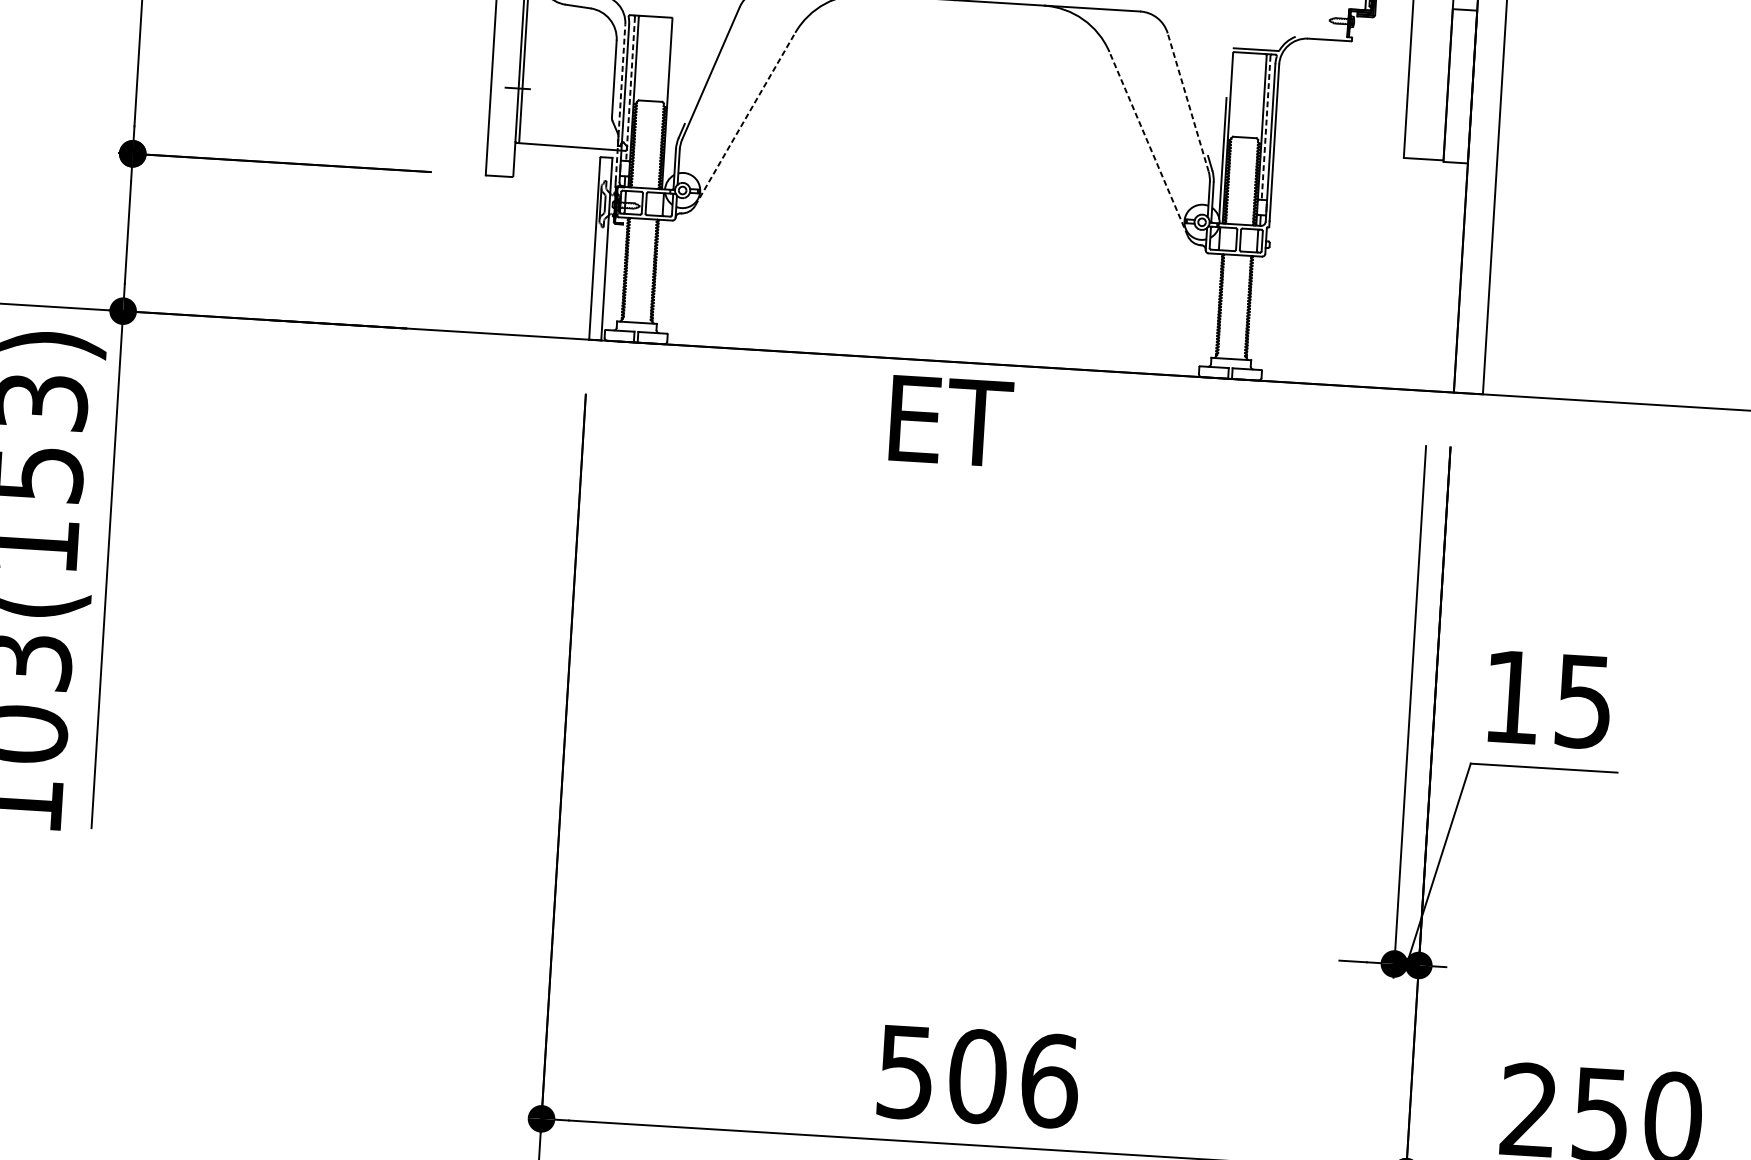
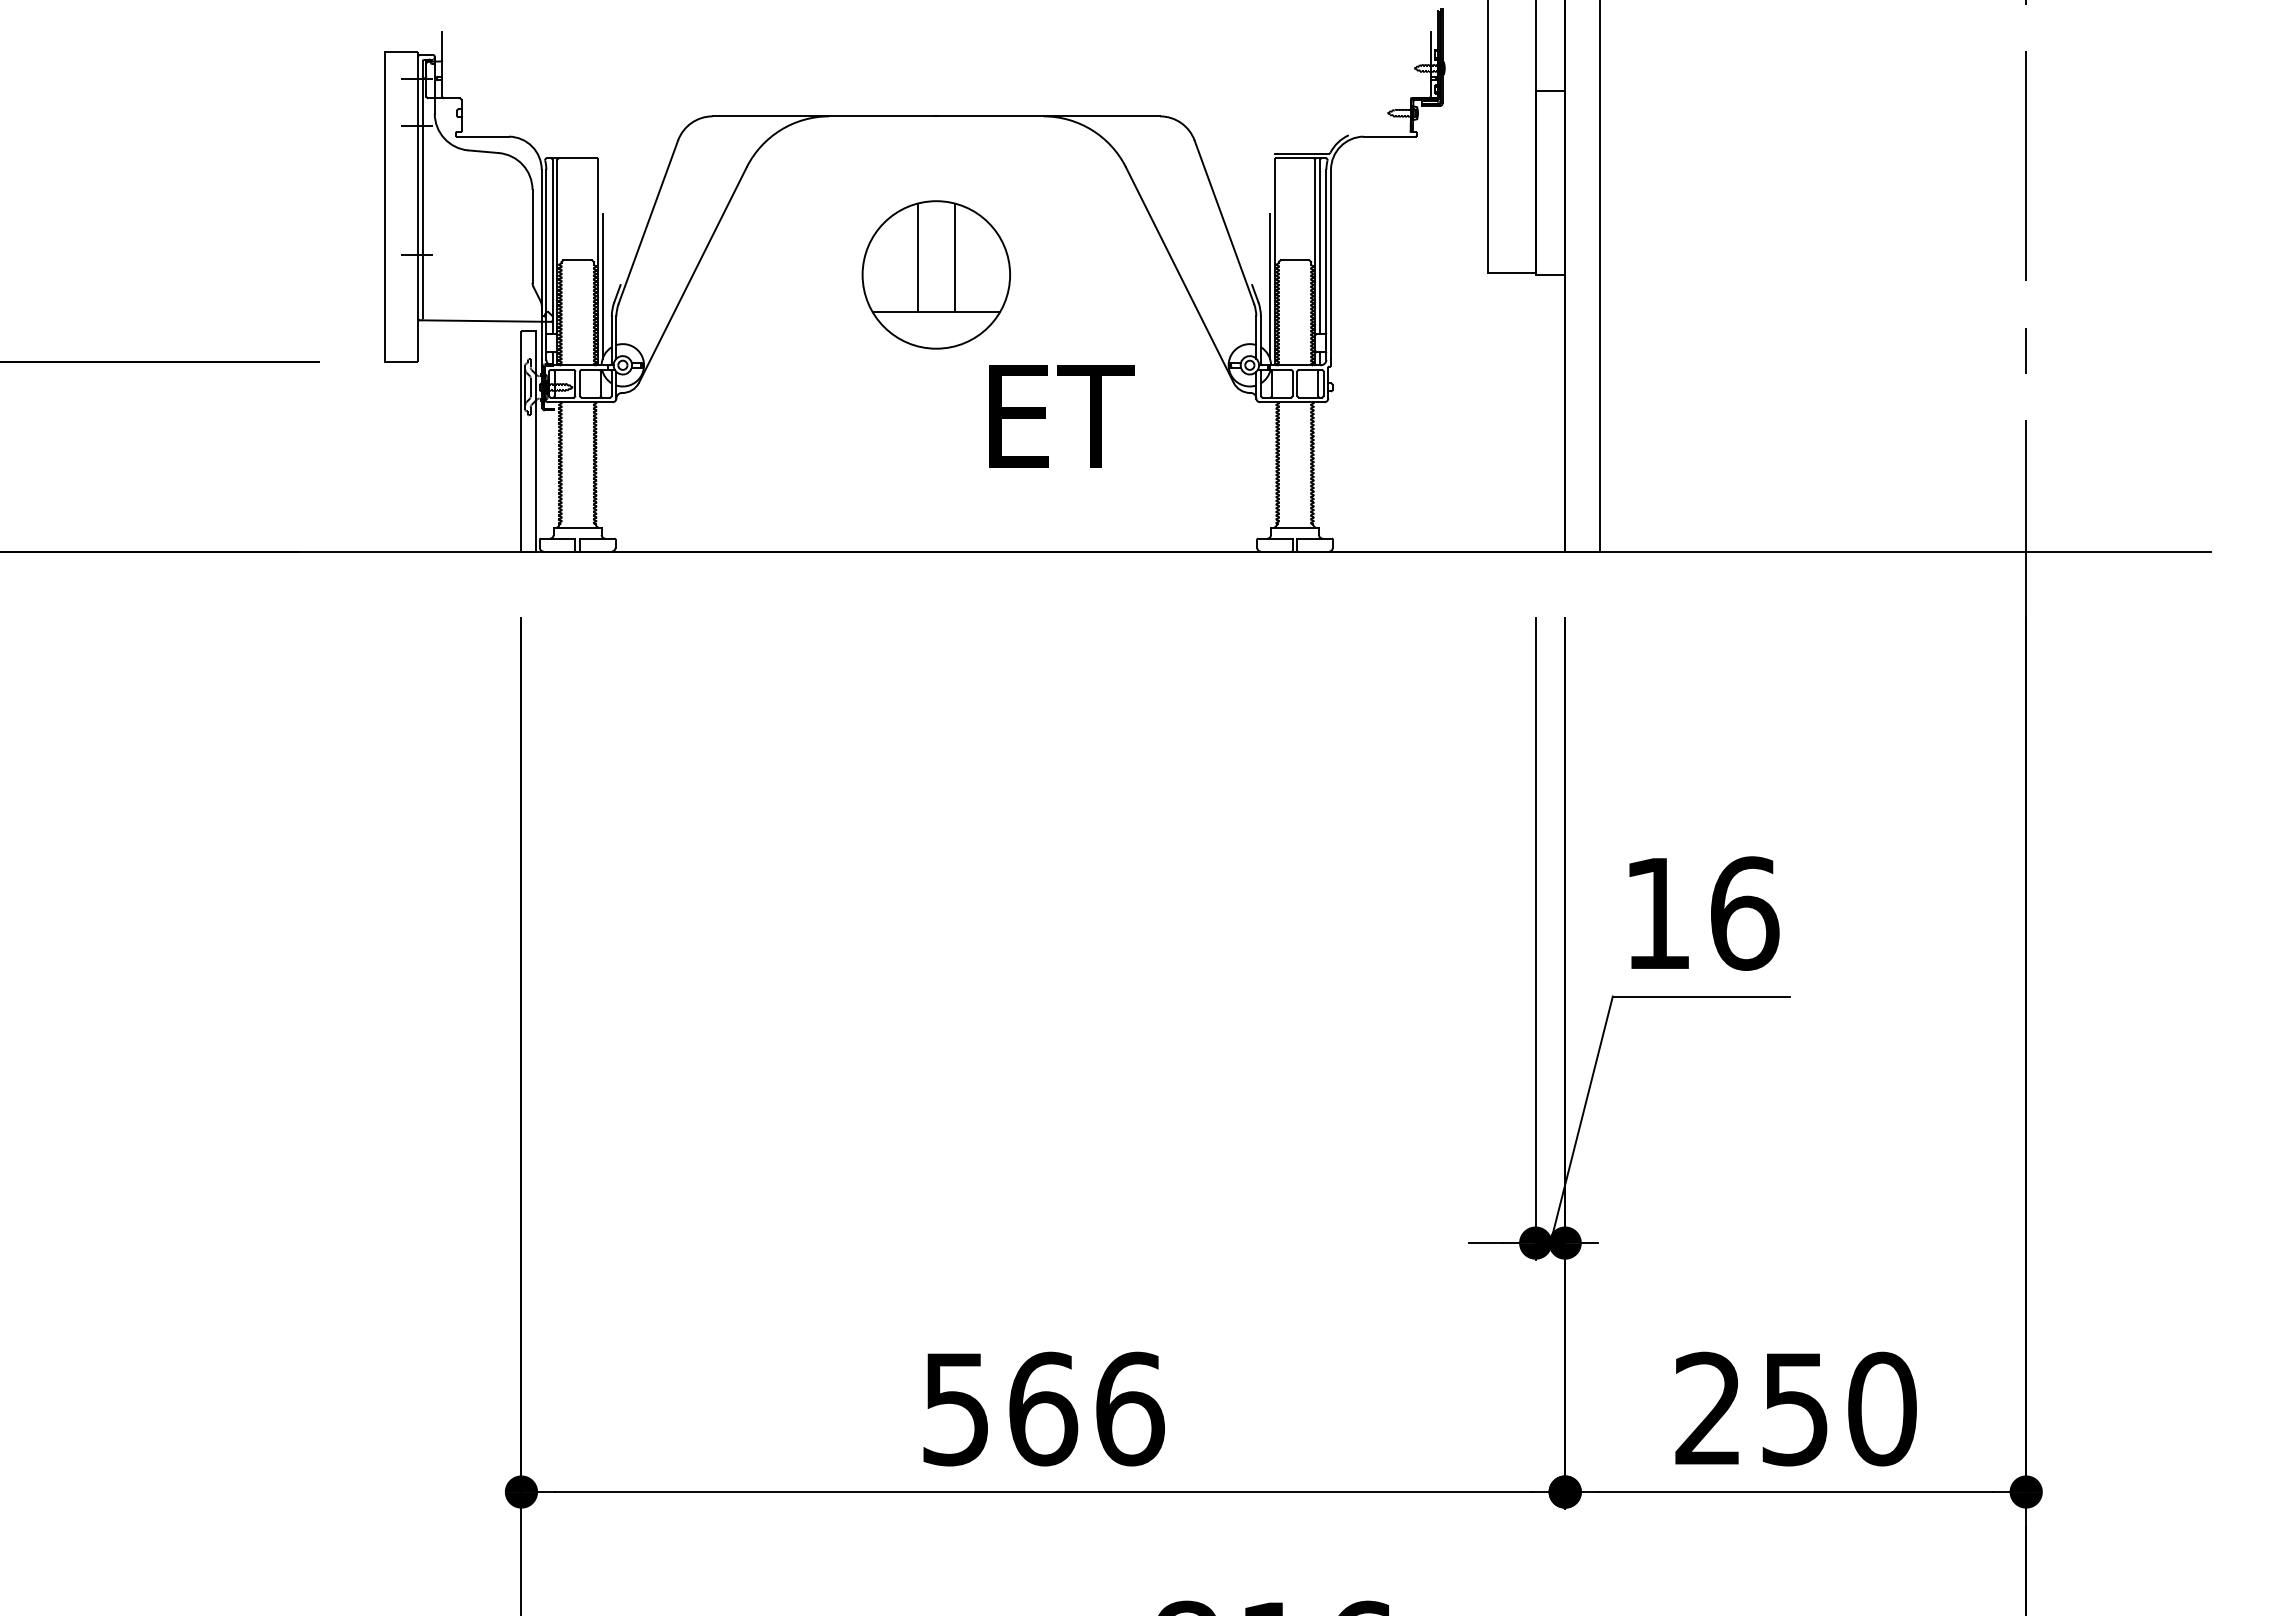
line: (630, 89) -> (552, 247), dashed -> solid
line: (620, 102) -> (541, 264), dashed -> solid
line: (1188, 102) -> (1224, 222), dashed -> solid
line: (745, 118) -> (693, 274), dashed -> solid
line: (669, 124) -> (602, 286), added
line: (1265, 128) -> (1319, 247), dashed -> solid
part: (946, 131) -> (935, 274), added
line: (1148, 143) -> (1179, 274), dashed -> solid
text: (950, 421) -> (1061, 416), moved
text: (1584, 701) -> (1745, 913), 15 -> 16
text: (978, 1076) -> (1043, 1408), 506 -> 566

